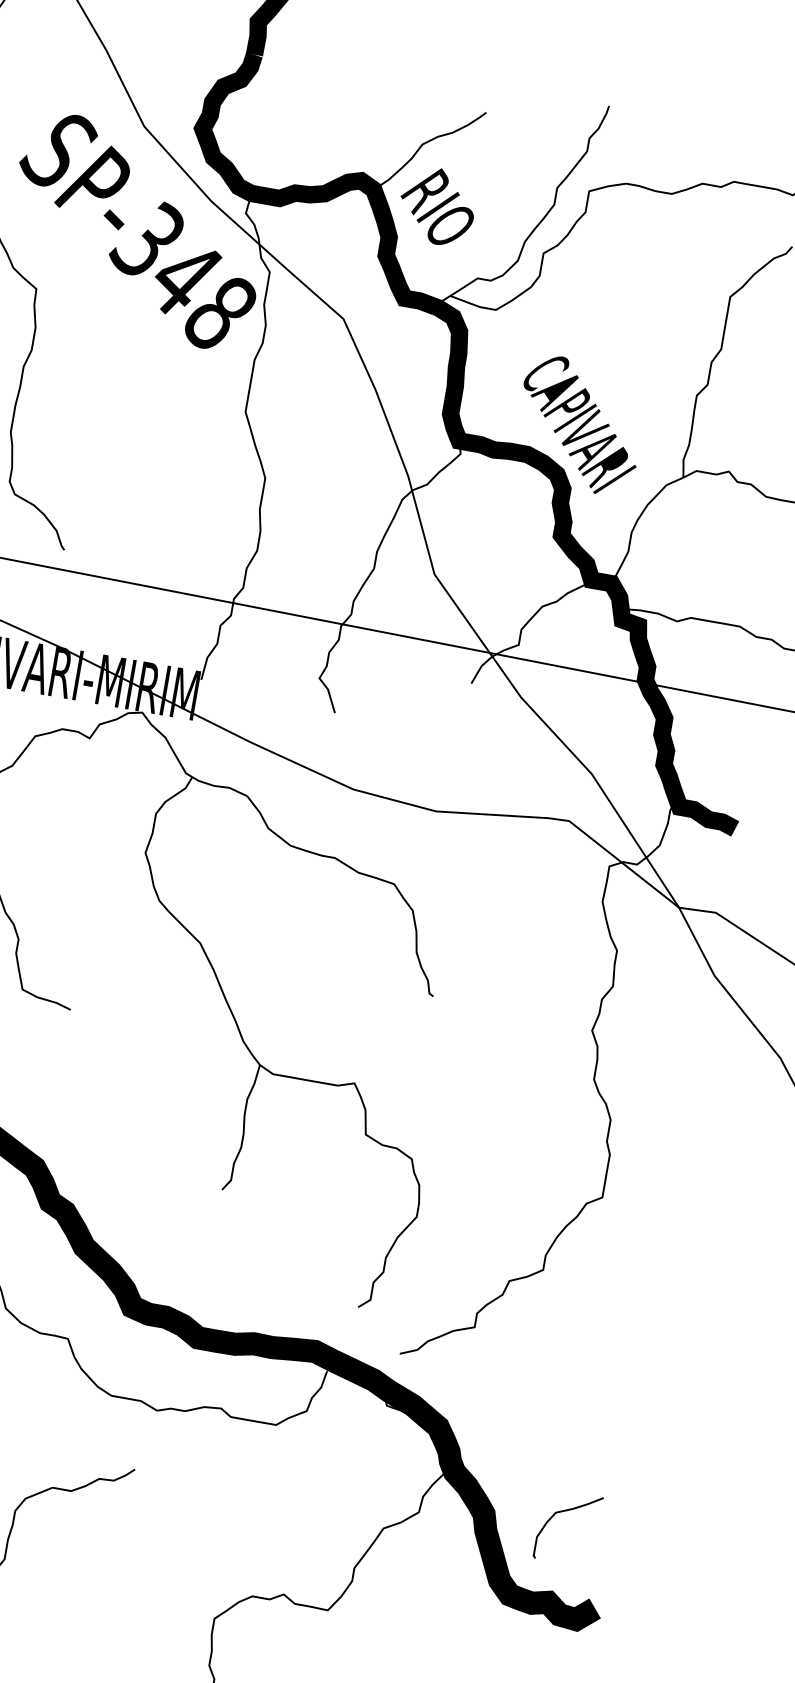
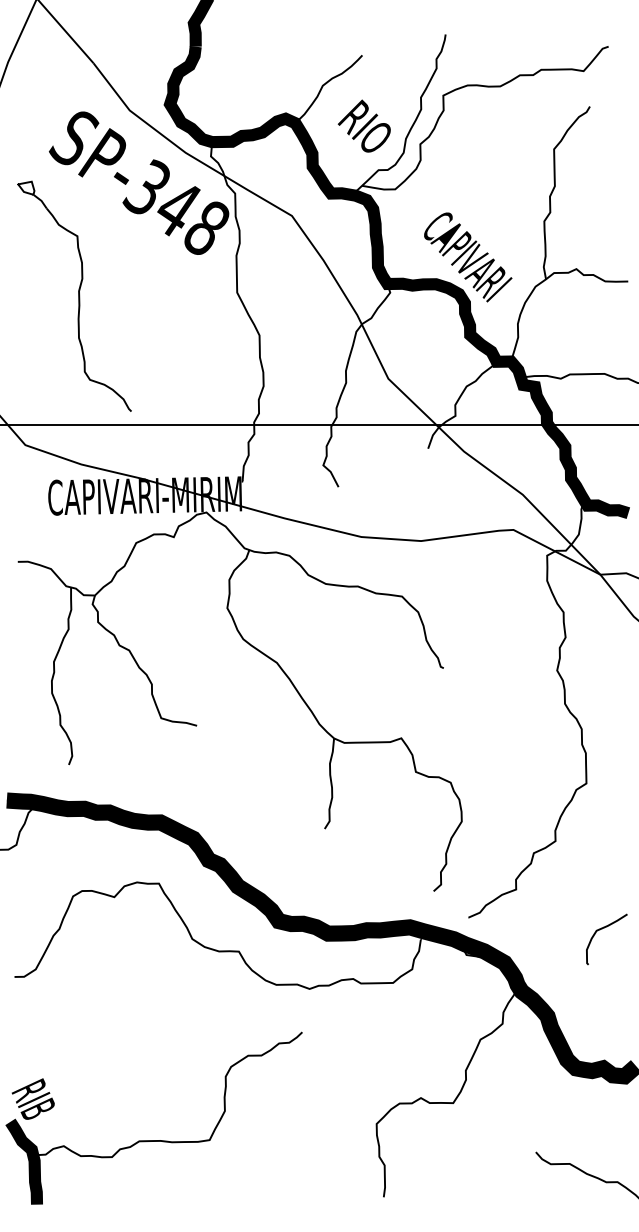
text: (436, 205) -> (363, 125), moved
curve: (564, 1512) -> (602, 929), moved

